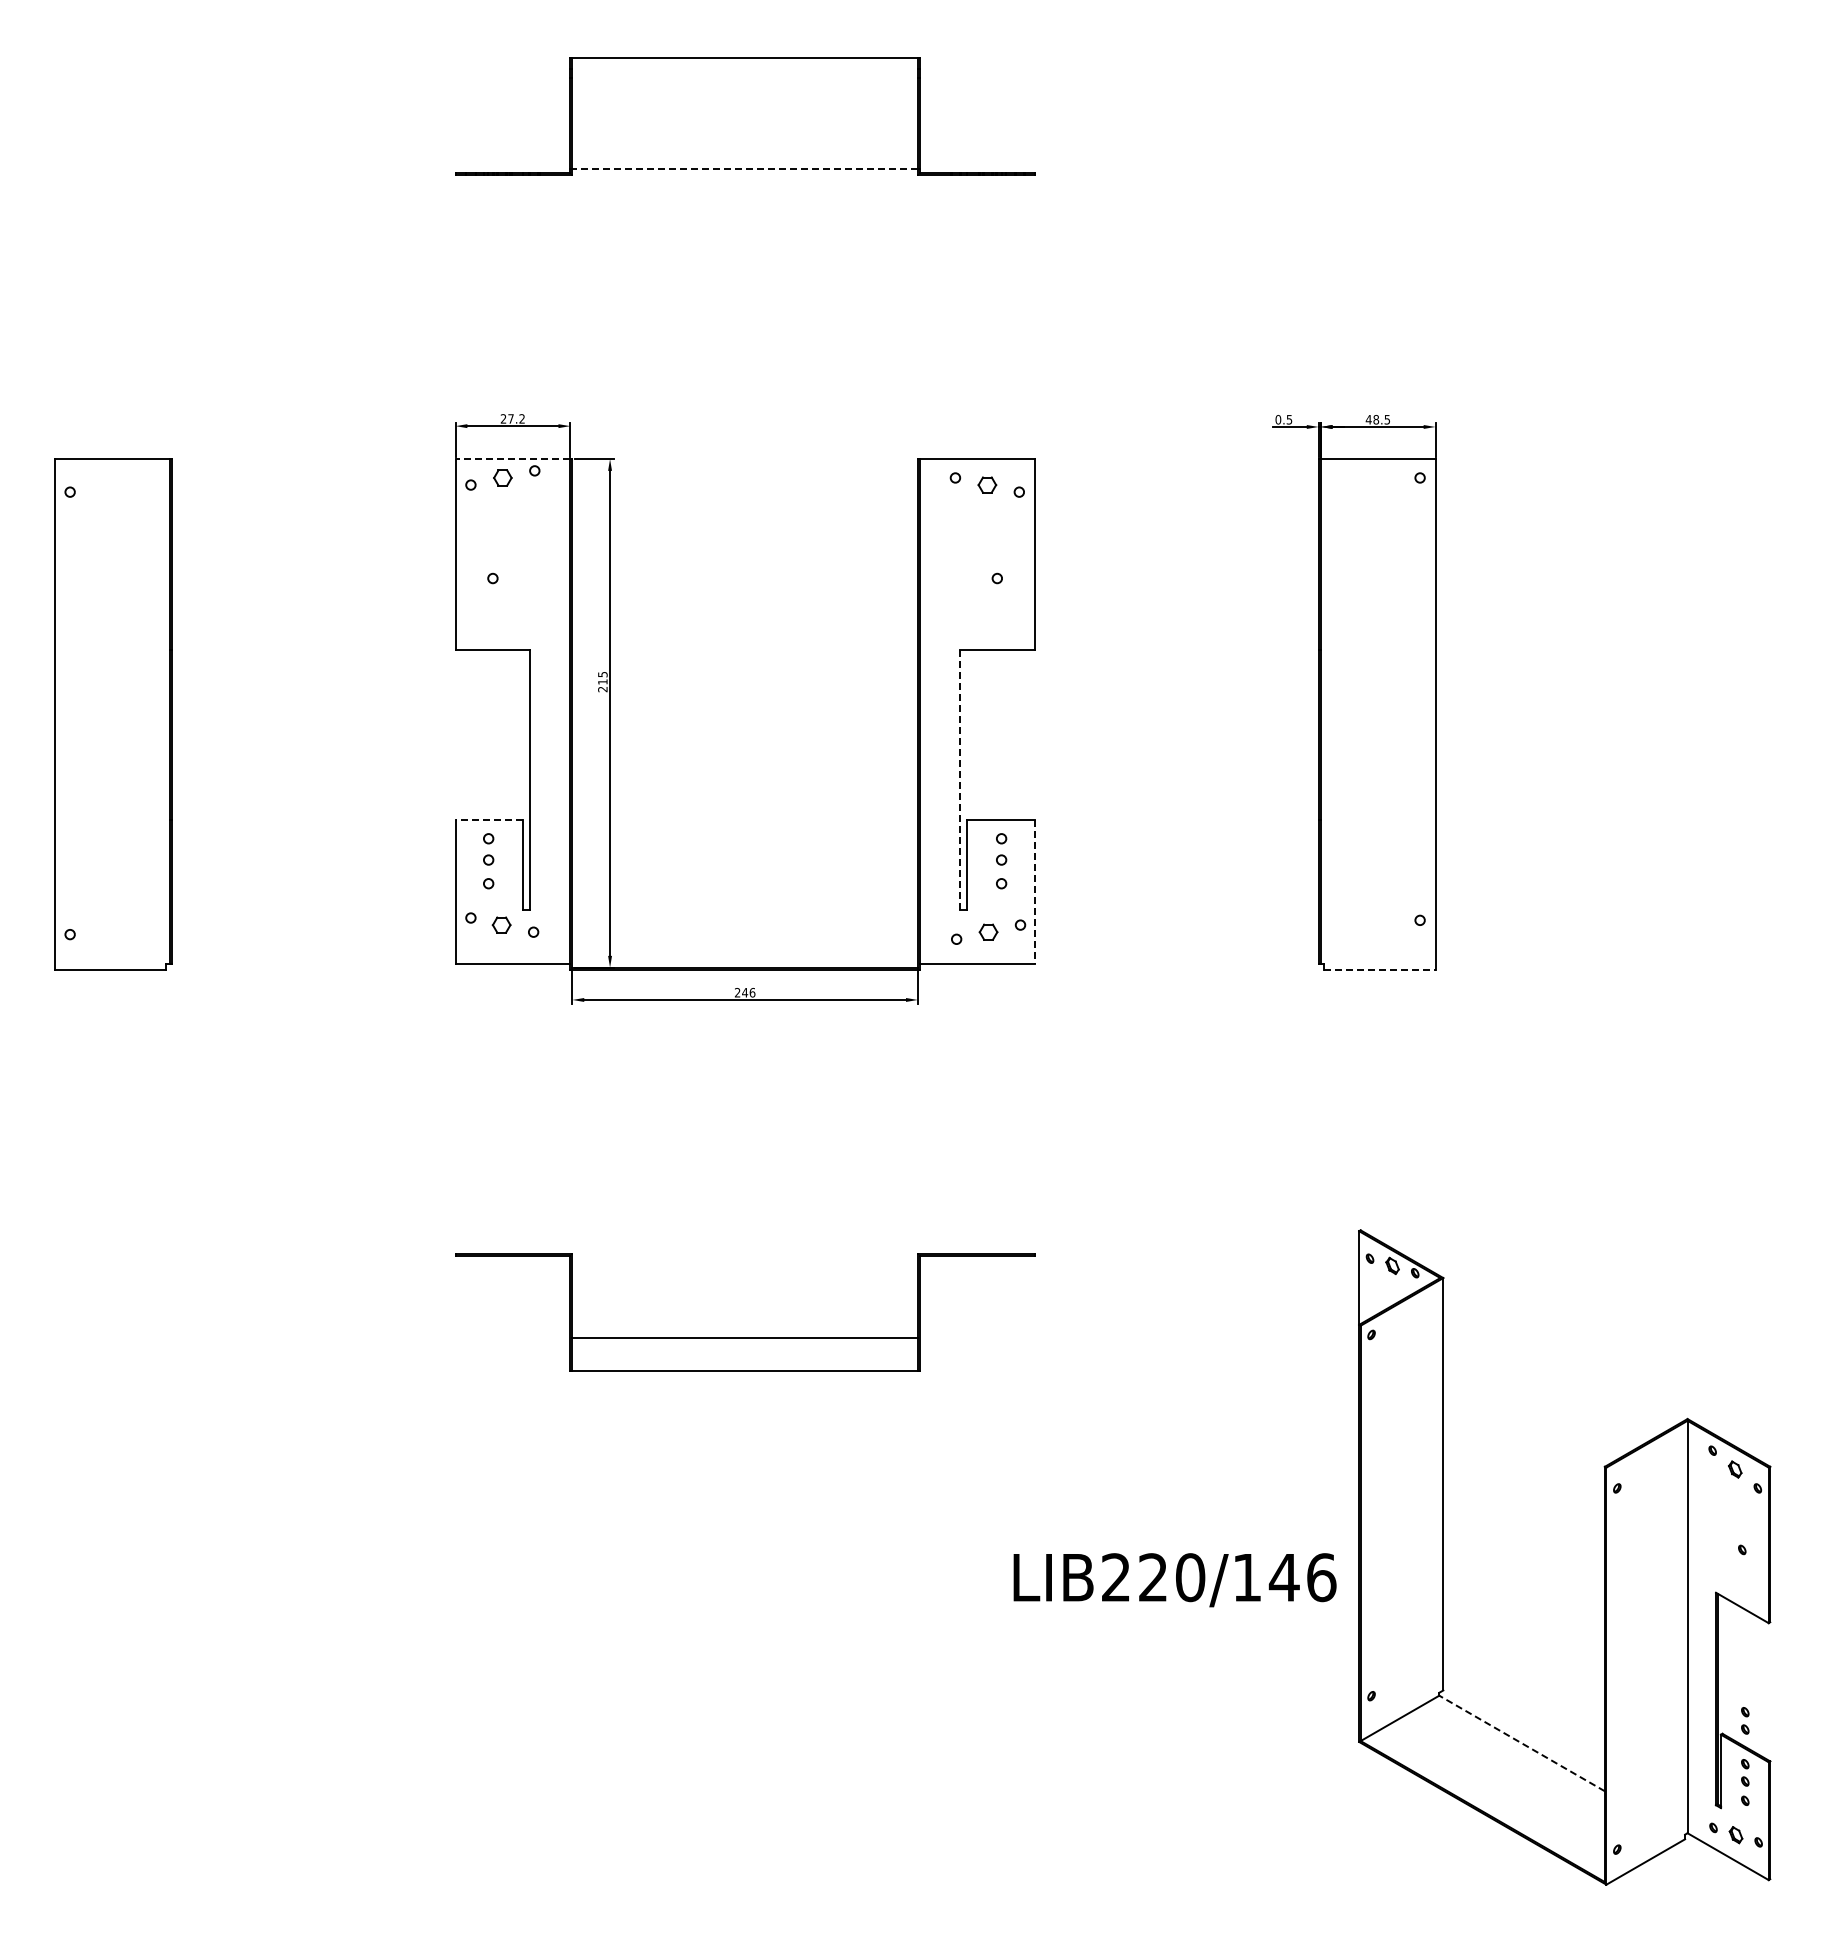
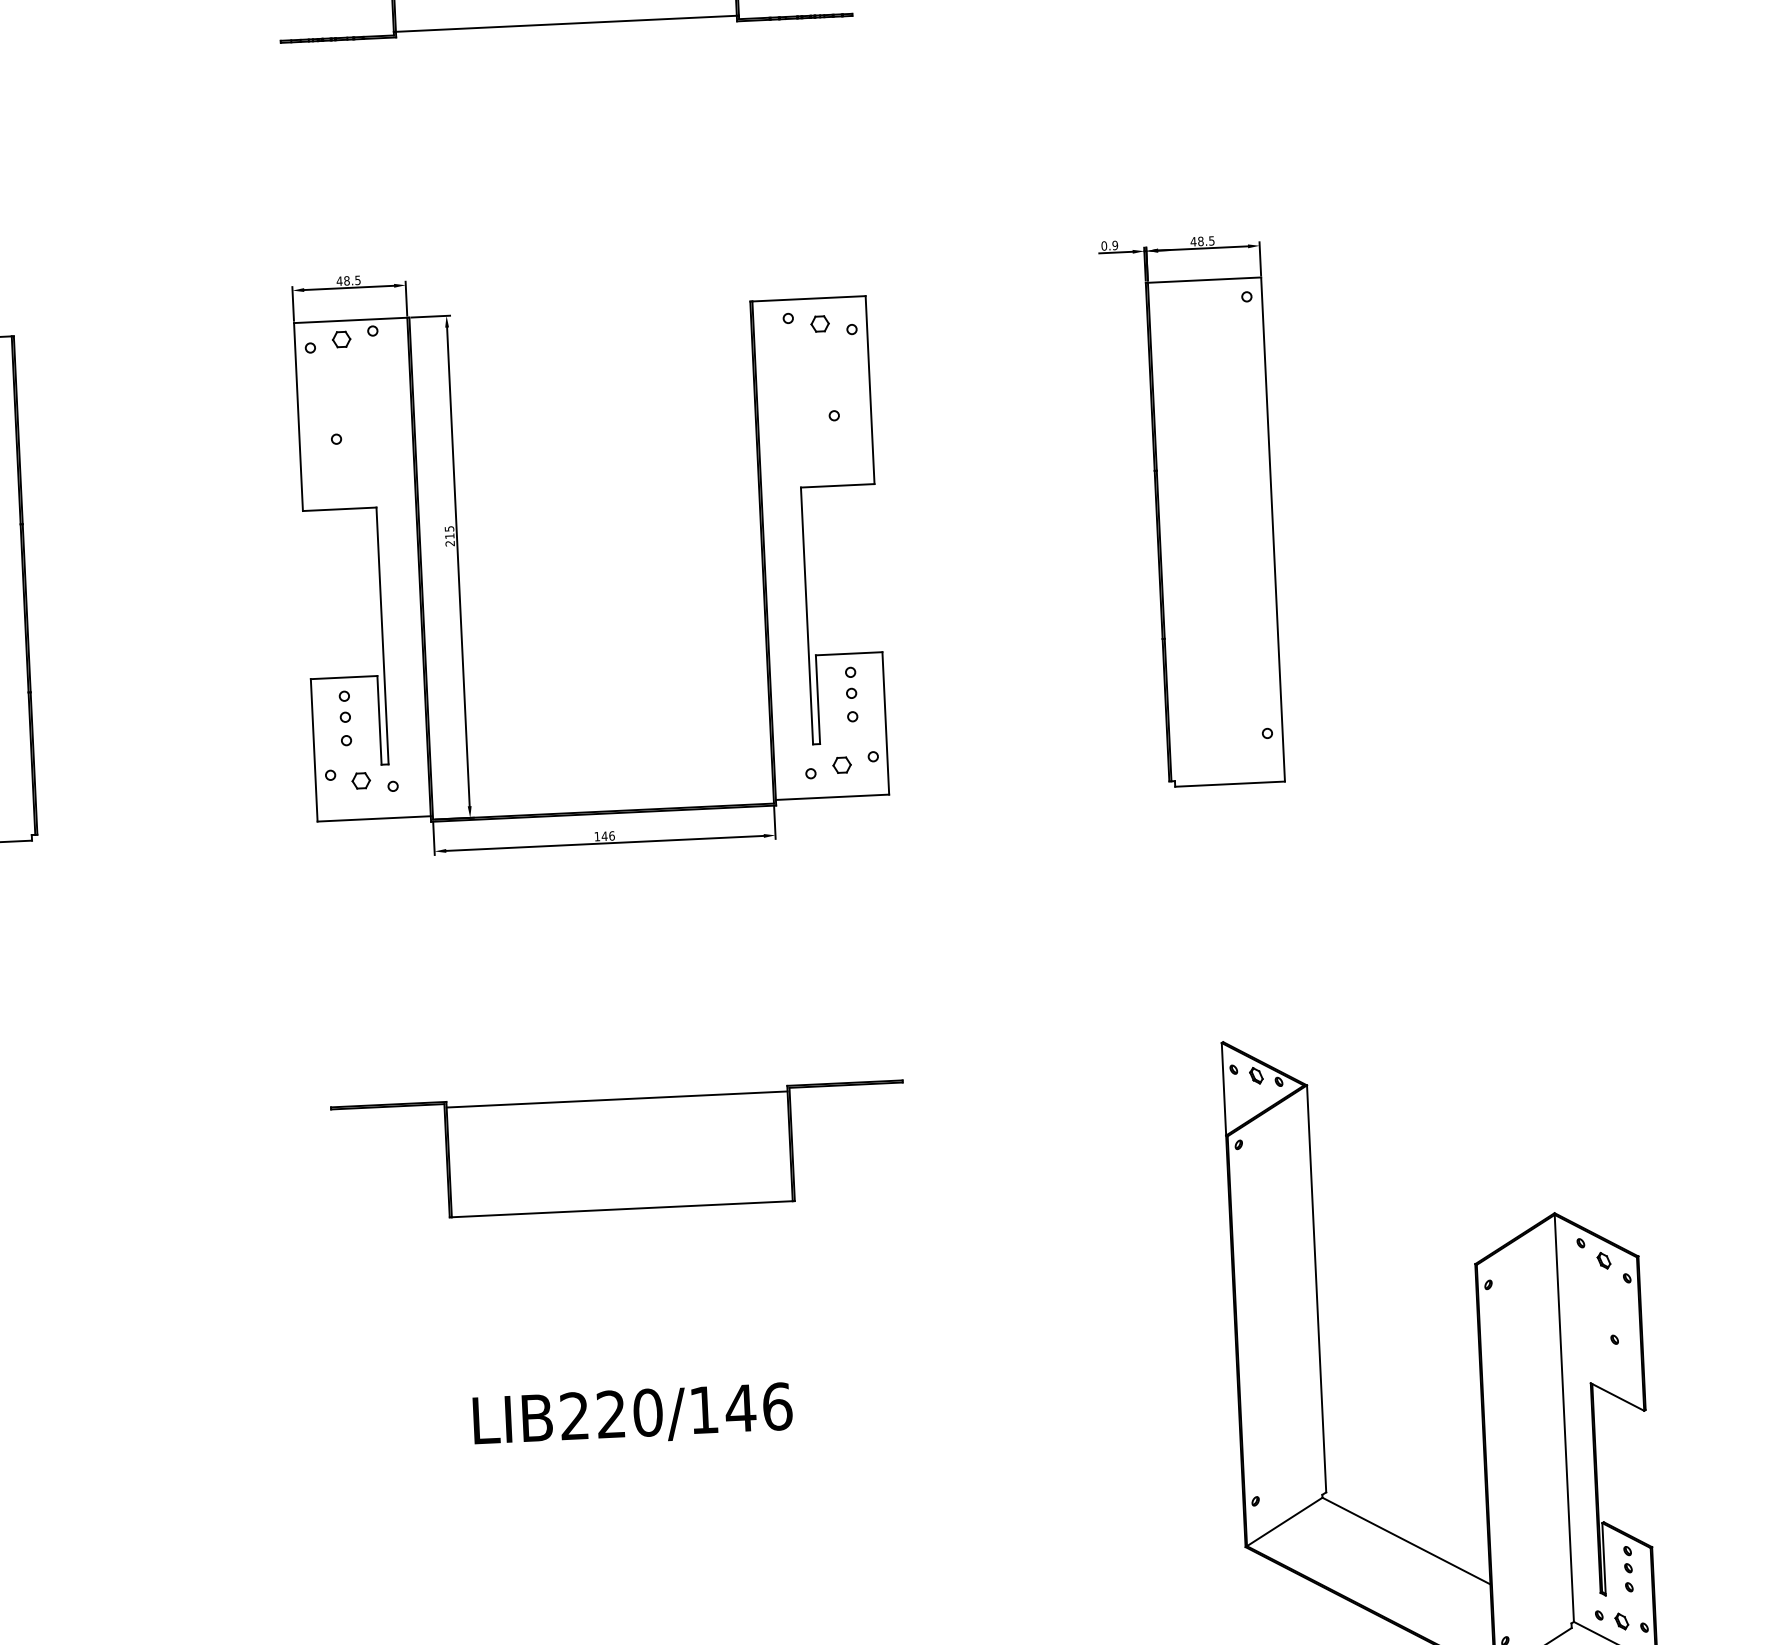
line: (745, 169) -> (566, 23), dashed -> solid
text: (512, 418) -> (348, 280), 27.2 -> 48.5
text: (1289, 419) -> (1115, 245), 0.5 -> 0.9
line: (512, 459) -> (350, 320), dashed -> solid
line: (960, 779) -> (807, 615), dashed -> solid
line: (489, 819) -> (344, 677), dashed -> solid
line: (1034, 892) -> (885, 723), dashed -> solid
line: (1379, 969) -> (1229, 783), dashed -> solid
text: (737, 992) -> (597, 836), 246 -> 146
line: (744, 1338) -> (616, 1099), moved
text: (1174, 1580) -> (632, 1416), moved
part: (1745, 1720) -> (1625, 1507), removed
line: (1522, 1743) -> (1406, 1541), dashed -> solid

